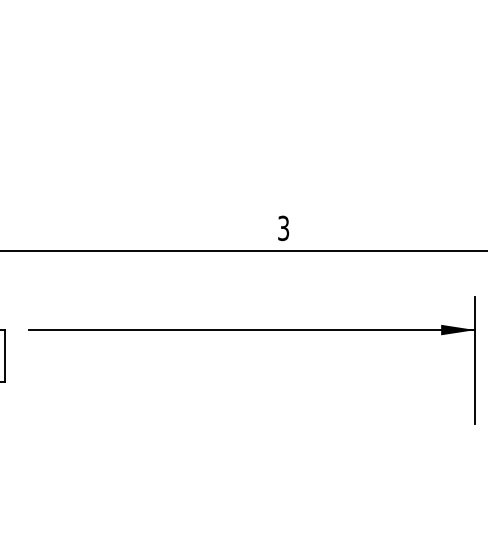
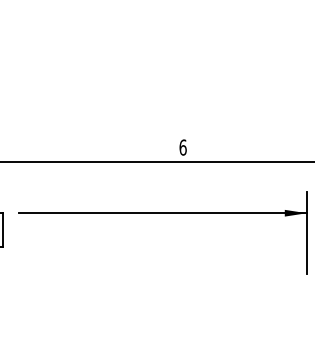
text: (282, 228) -> (182, 147), 3 -> 6

